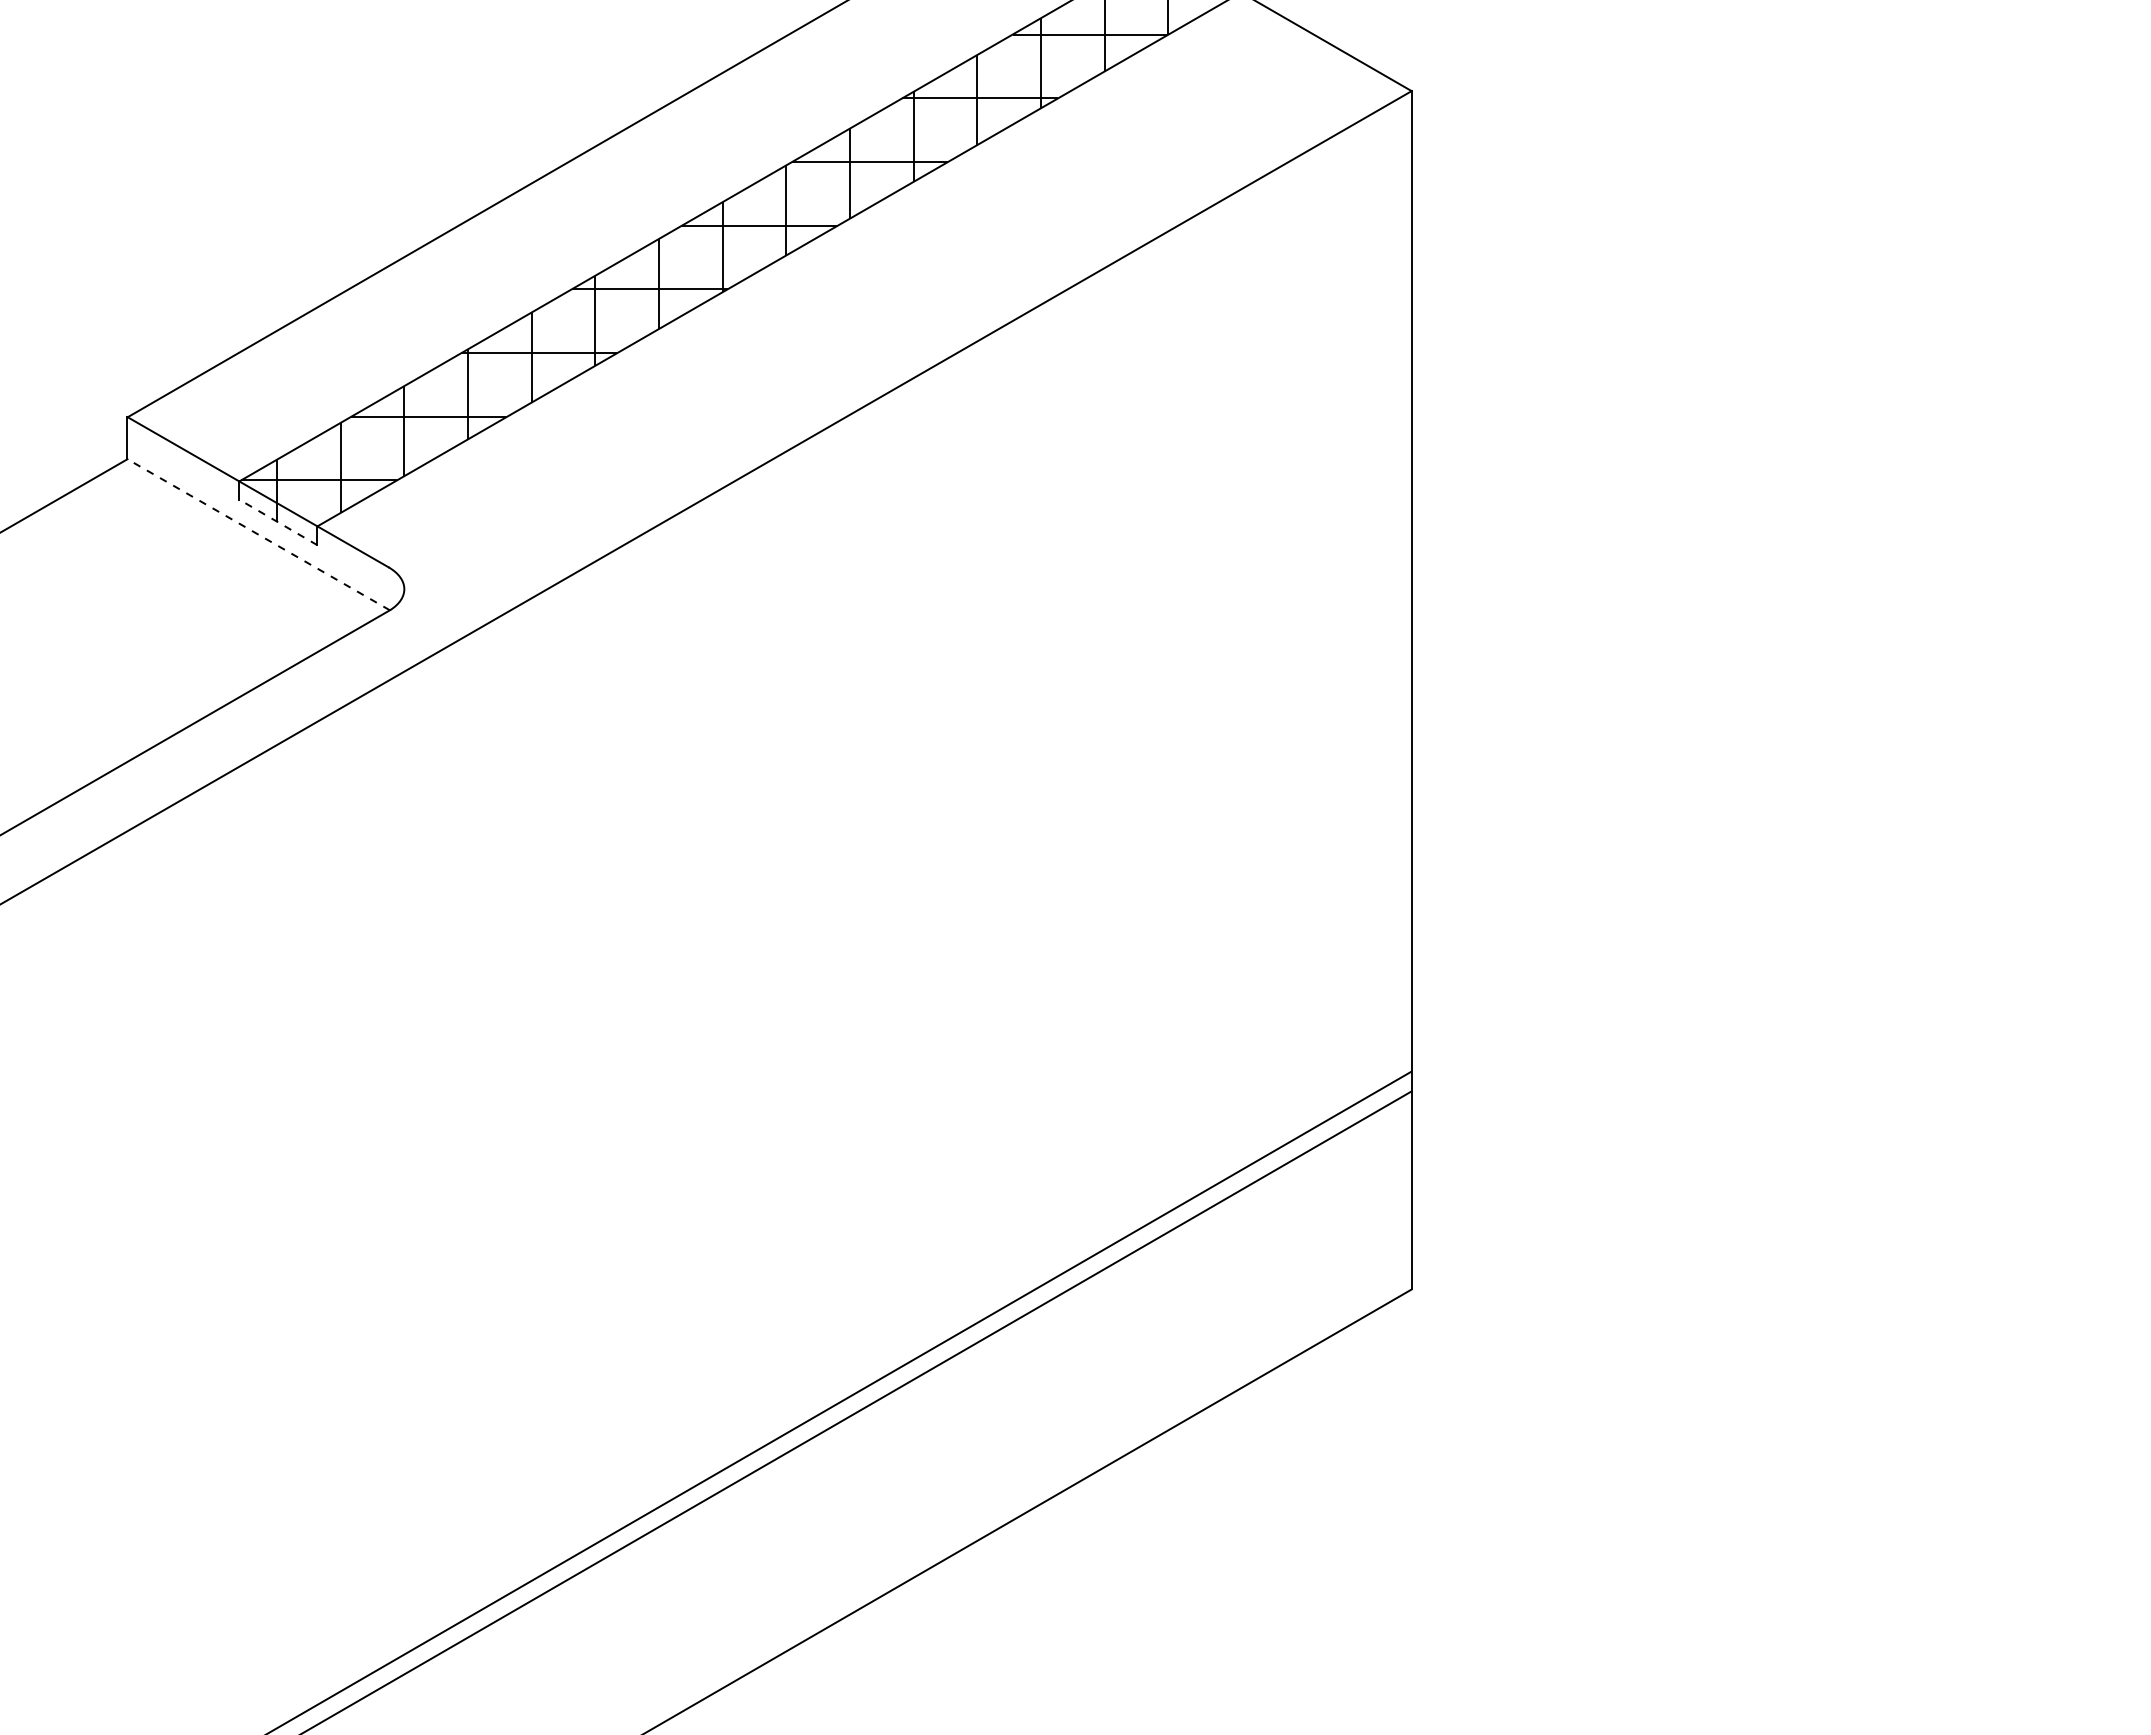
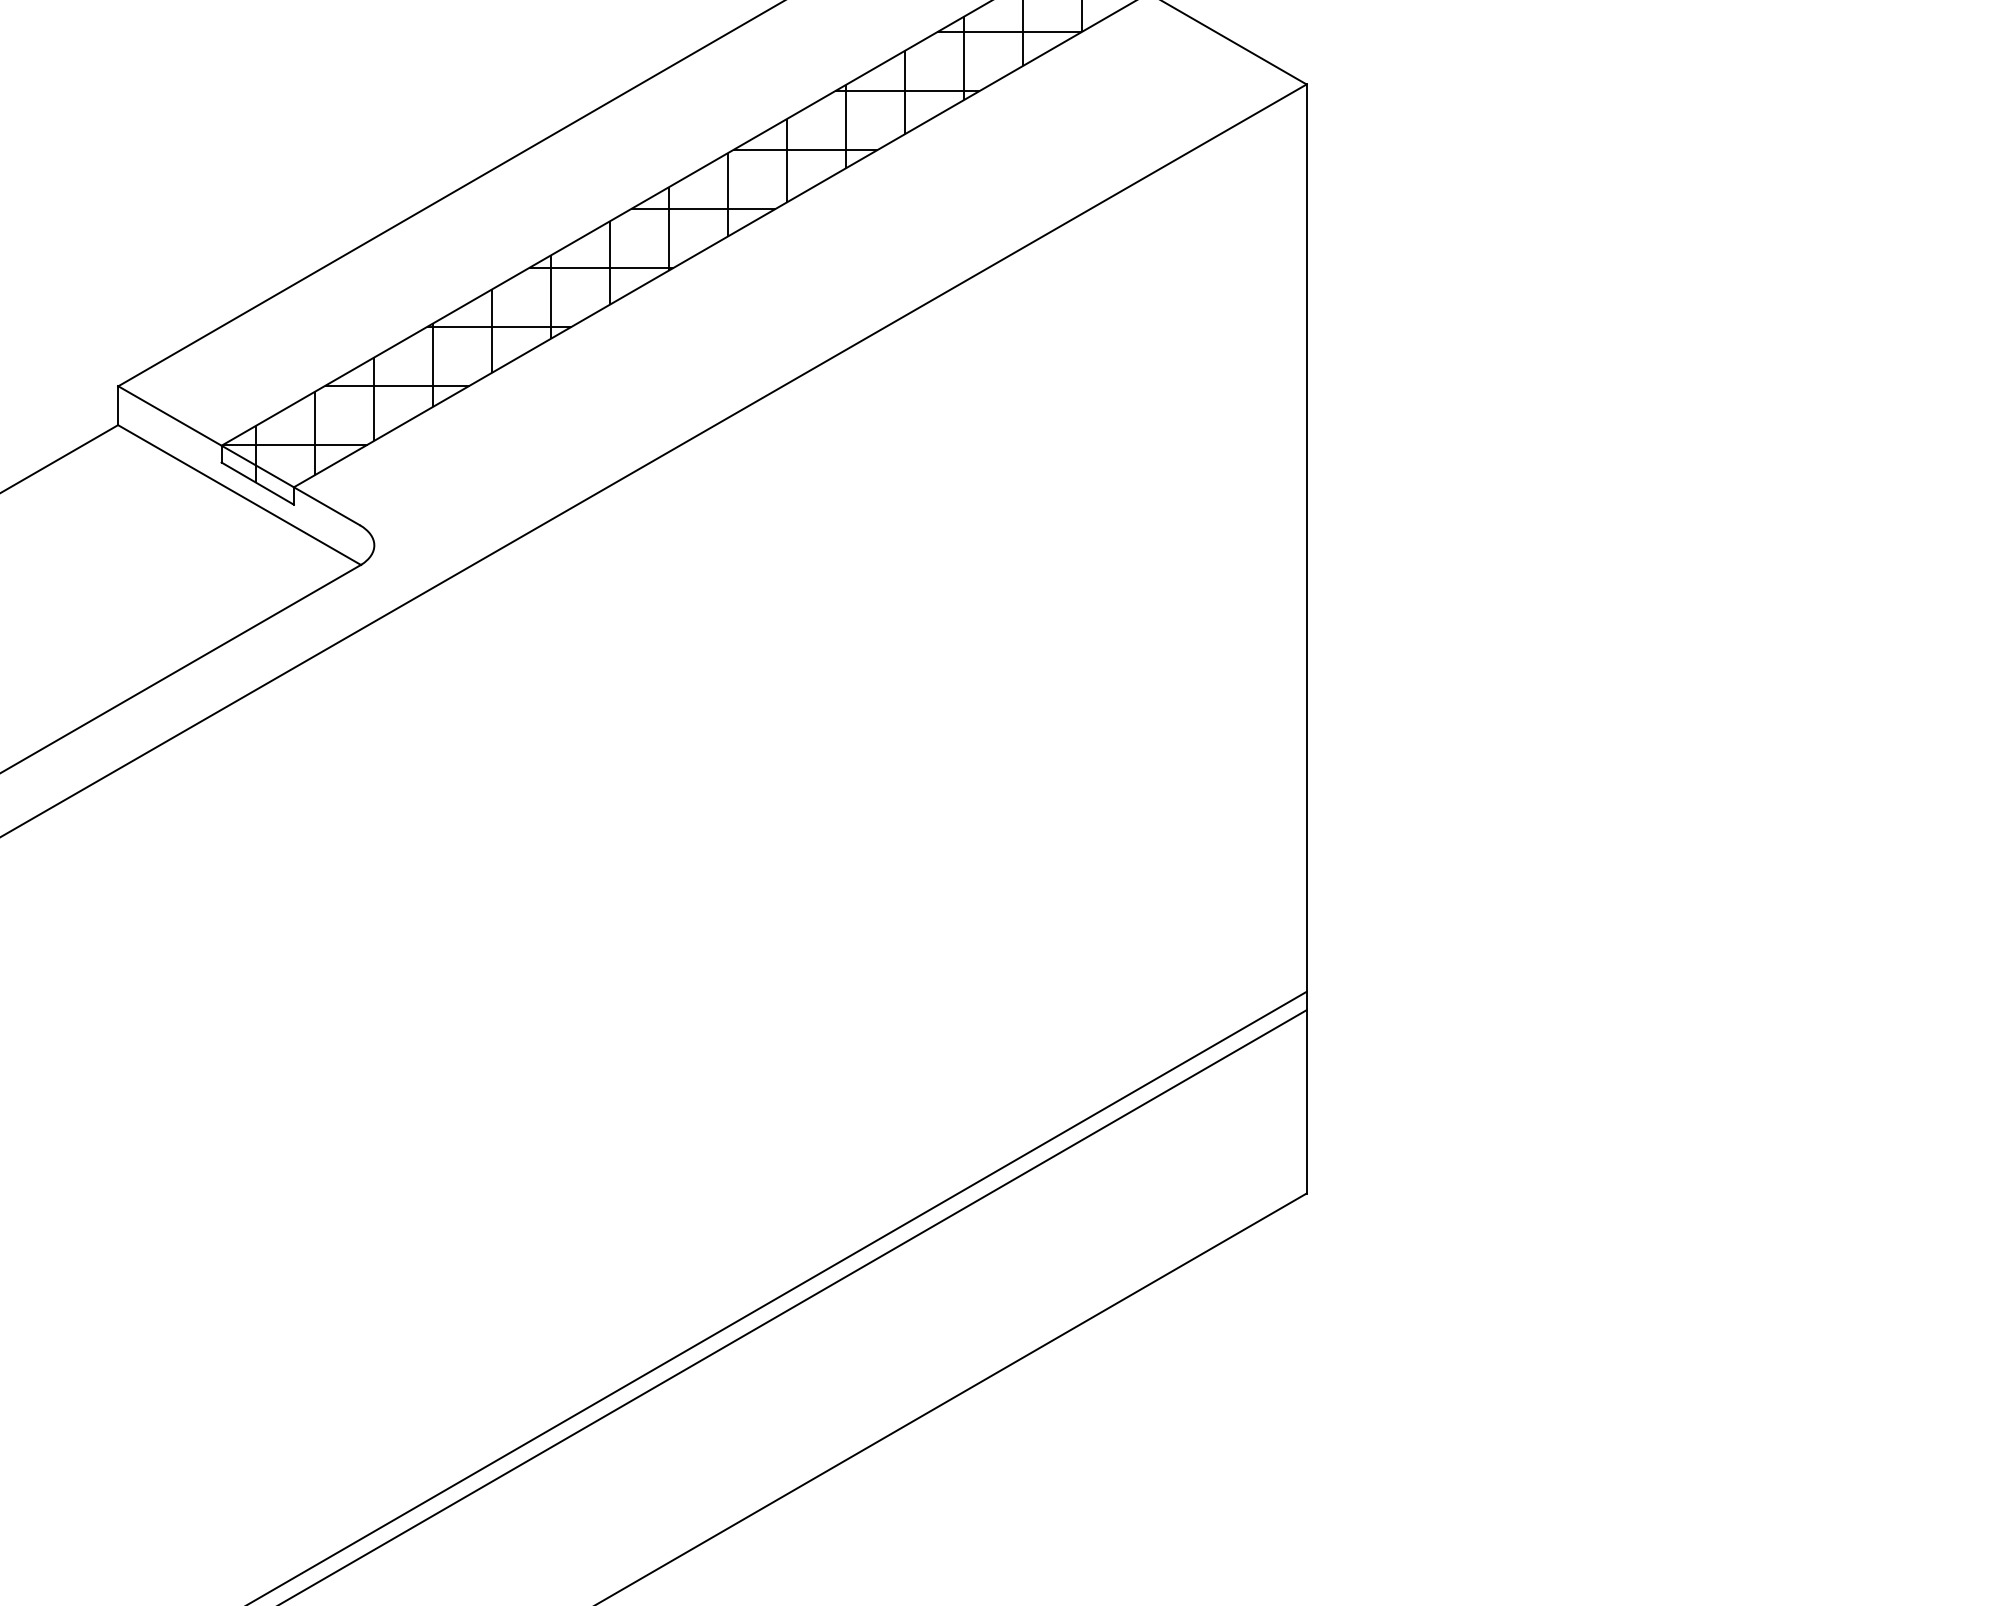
line: (277, 522) -> (256, 483), dashed -> solid
line: (258, 534) -> (239, 494), dashed -> solid

